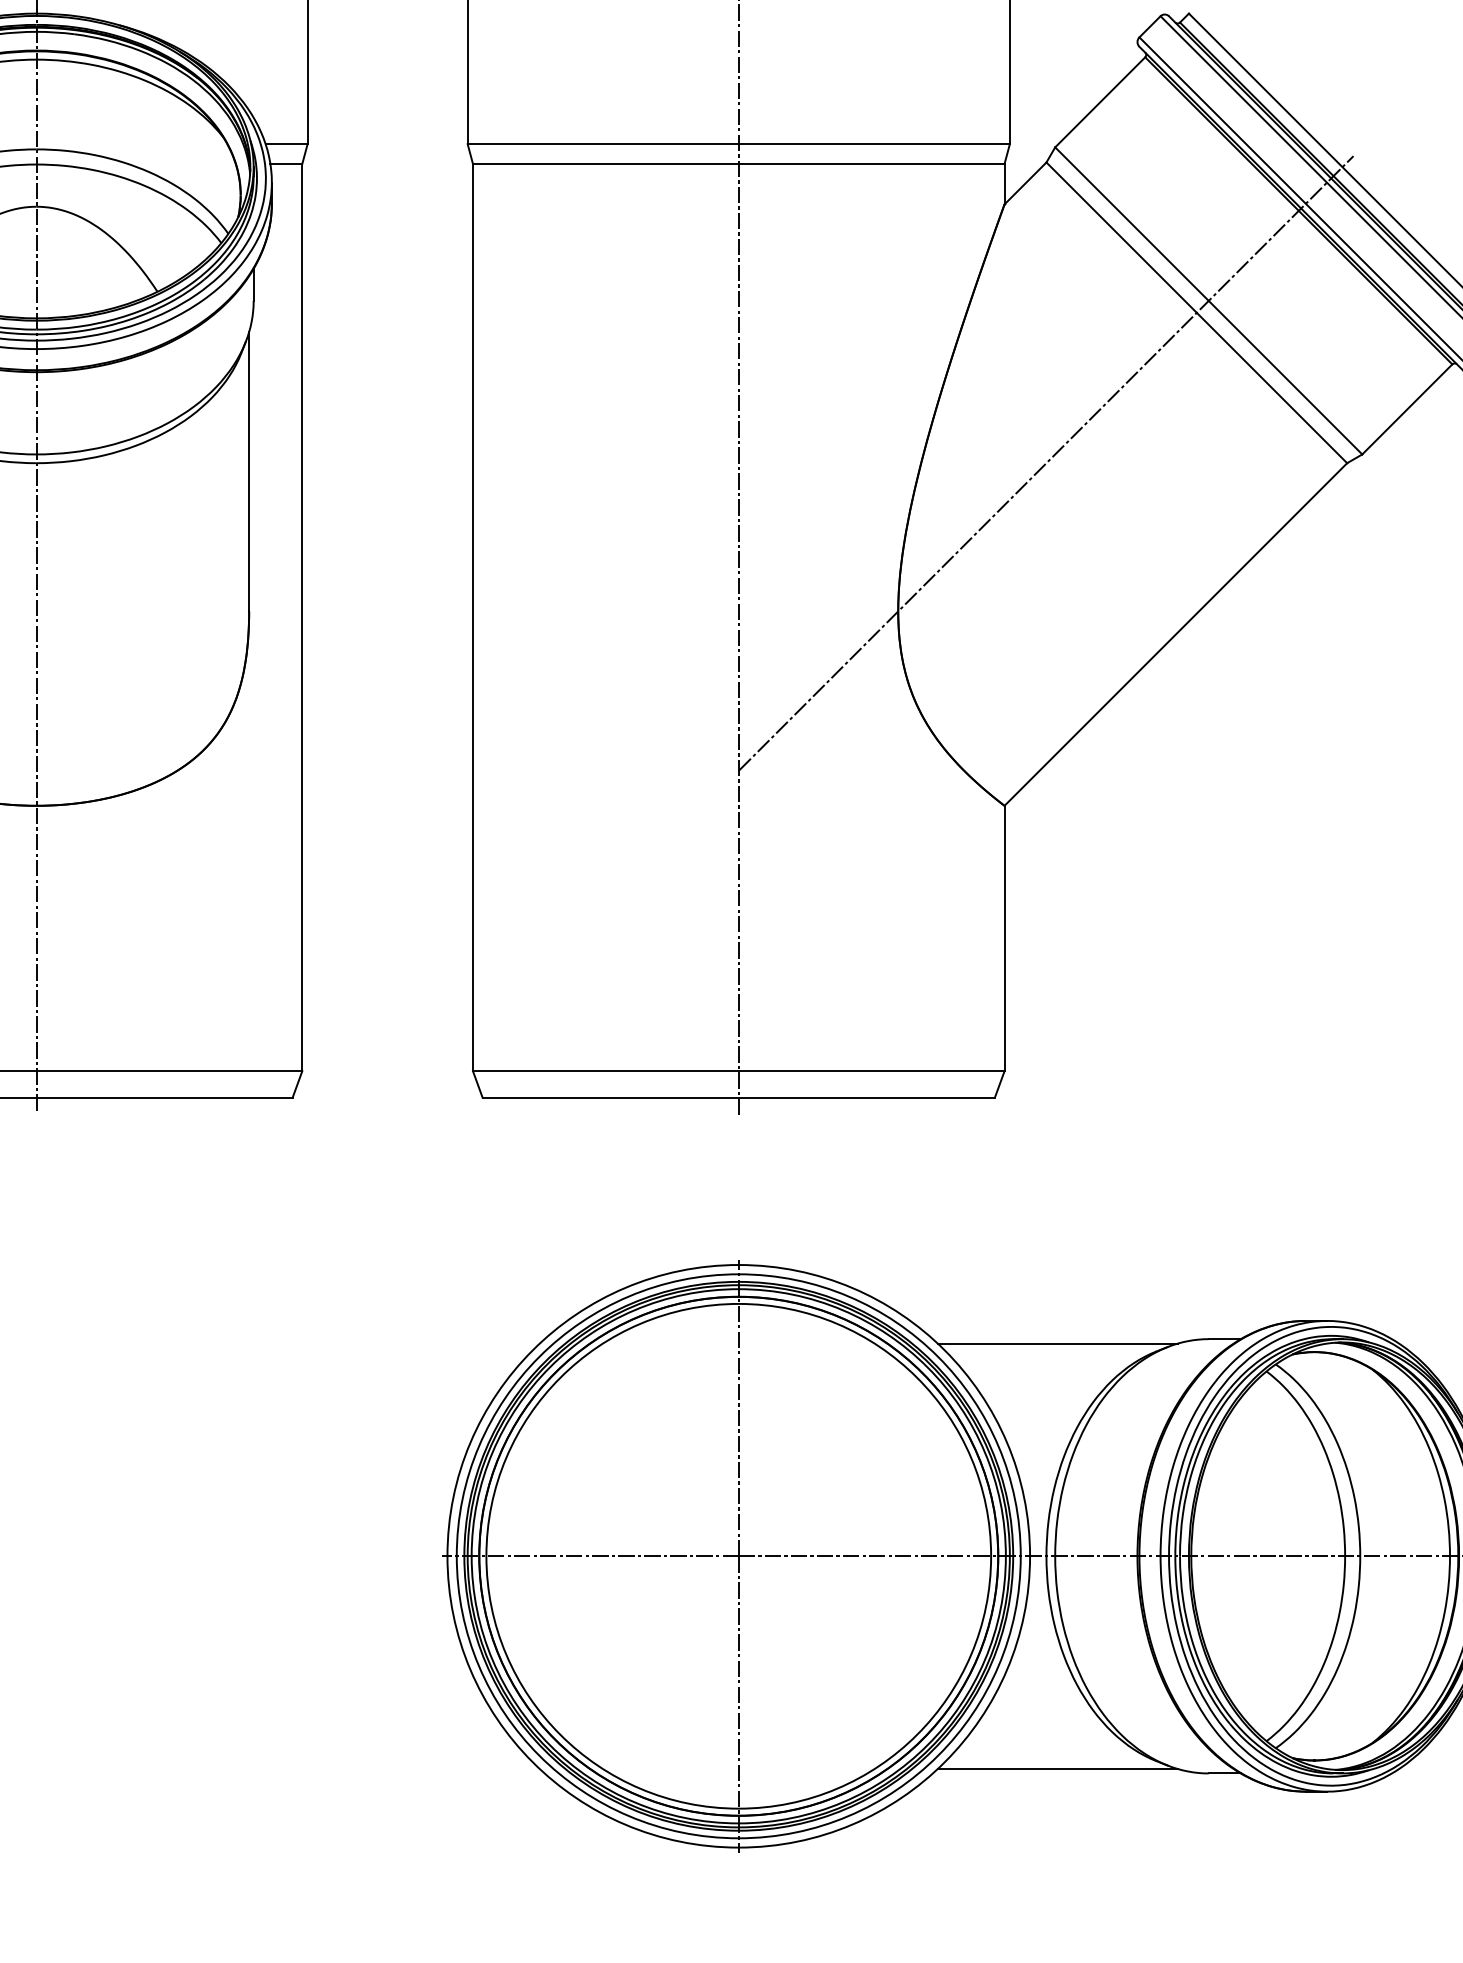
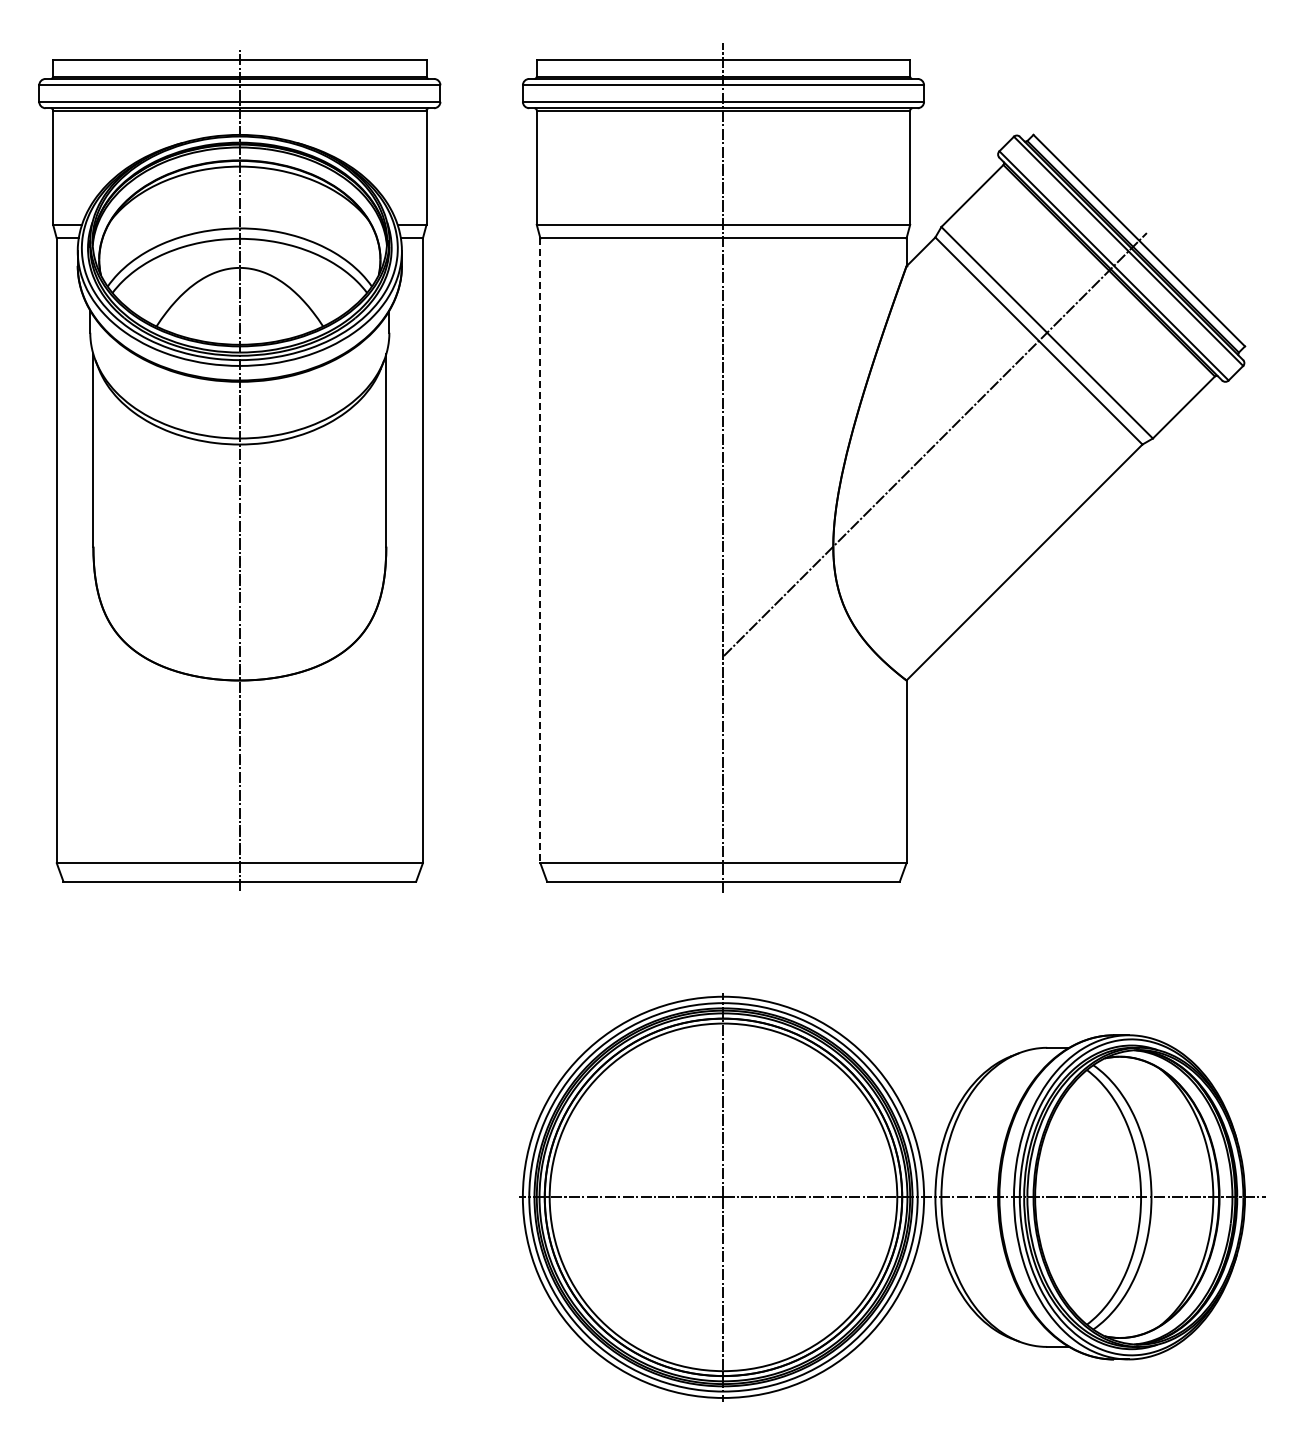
line: (473, 618) -> (540, 551), solid -> dashed
line: (1056, 1343) -> (942, 1050), removed
line: (1056, 1768) -> (942, 1343), removed

